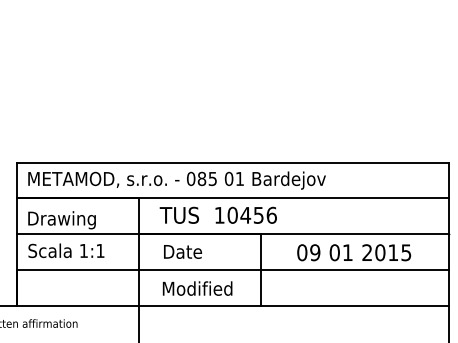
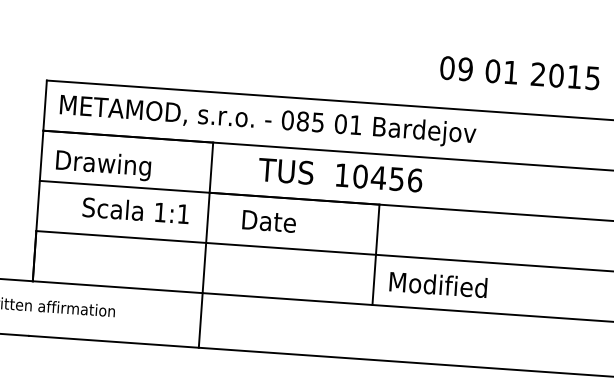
text: (217, 214) -> (339, 173), moved
text: (66, 250) -> (136, 210), moved
text: (354, 252) -> (520, 72), moved
text: (197, 288) -> (438, 284), moved

